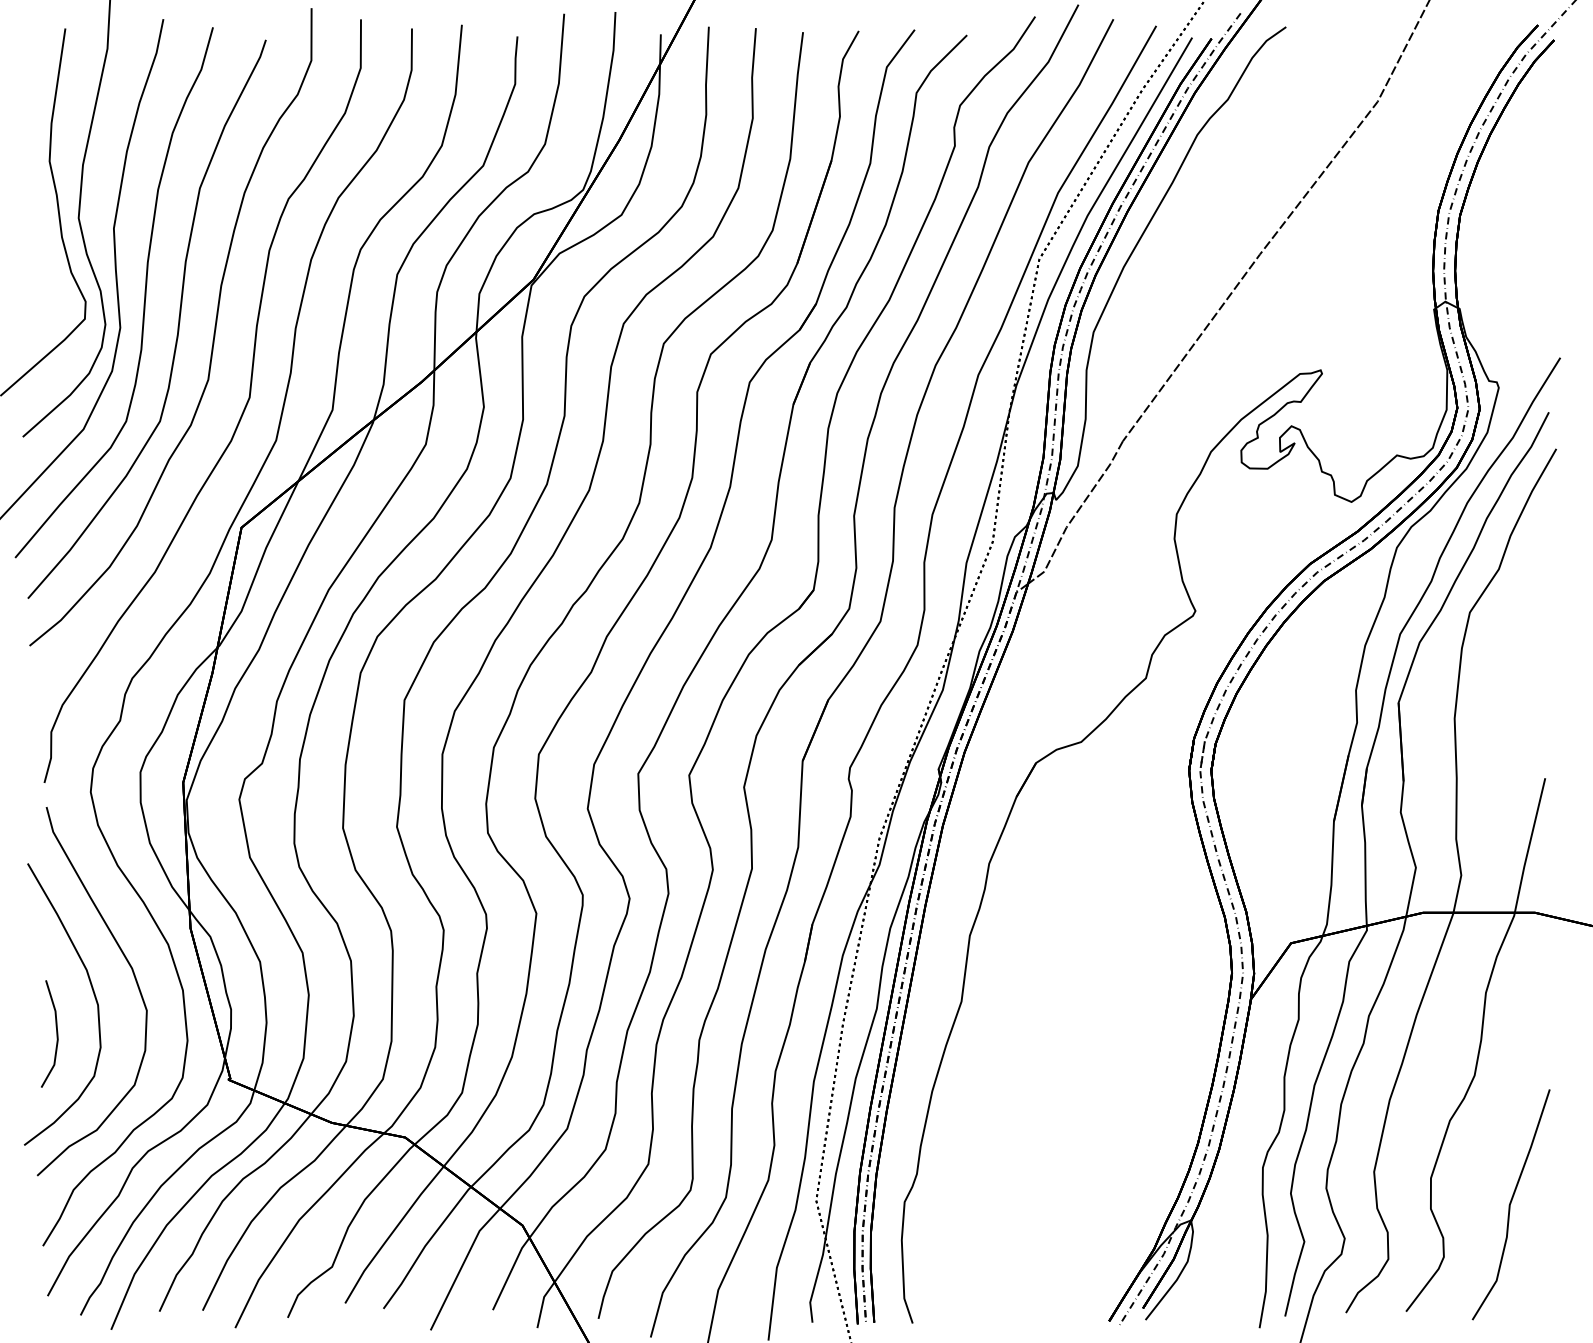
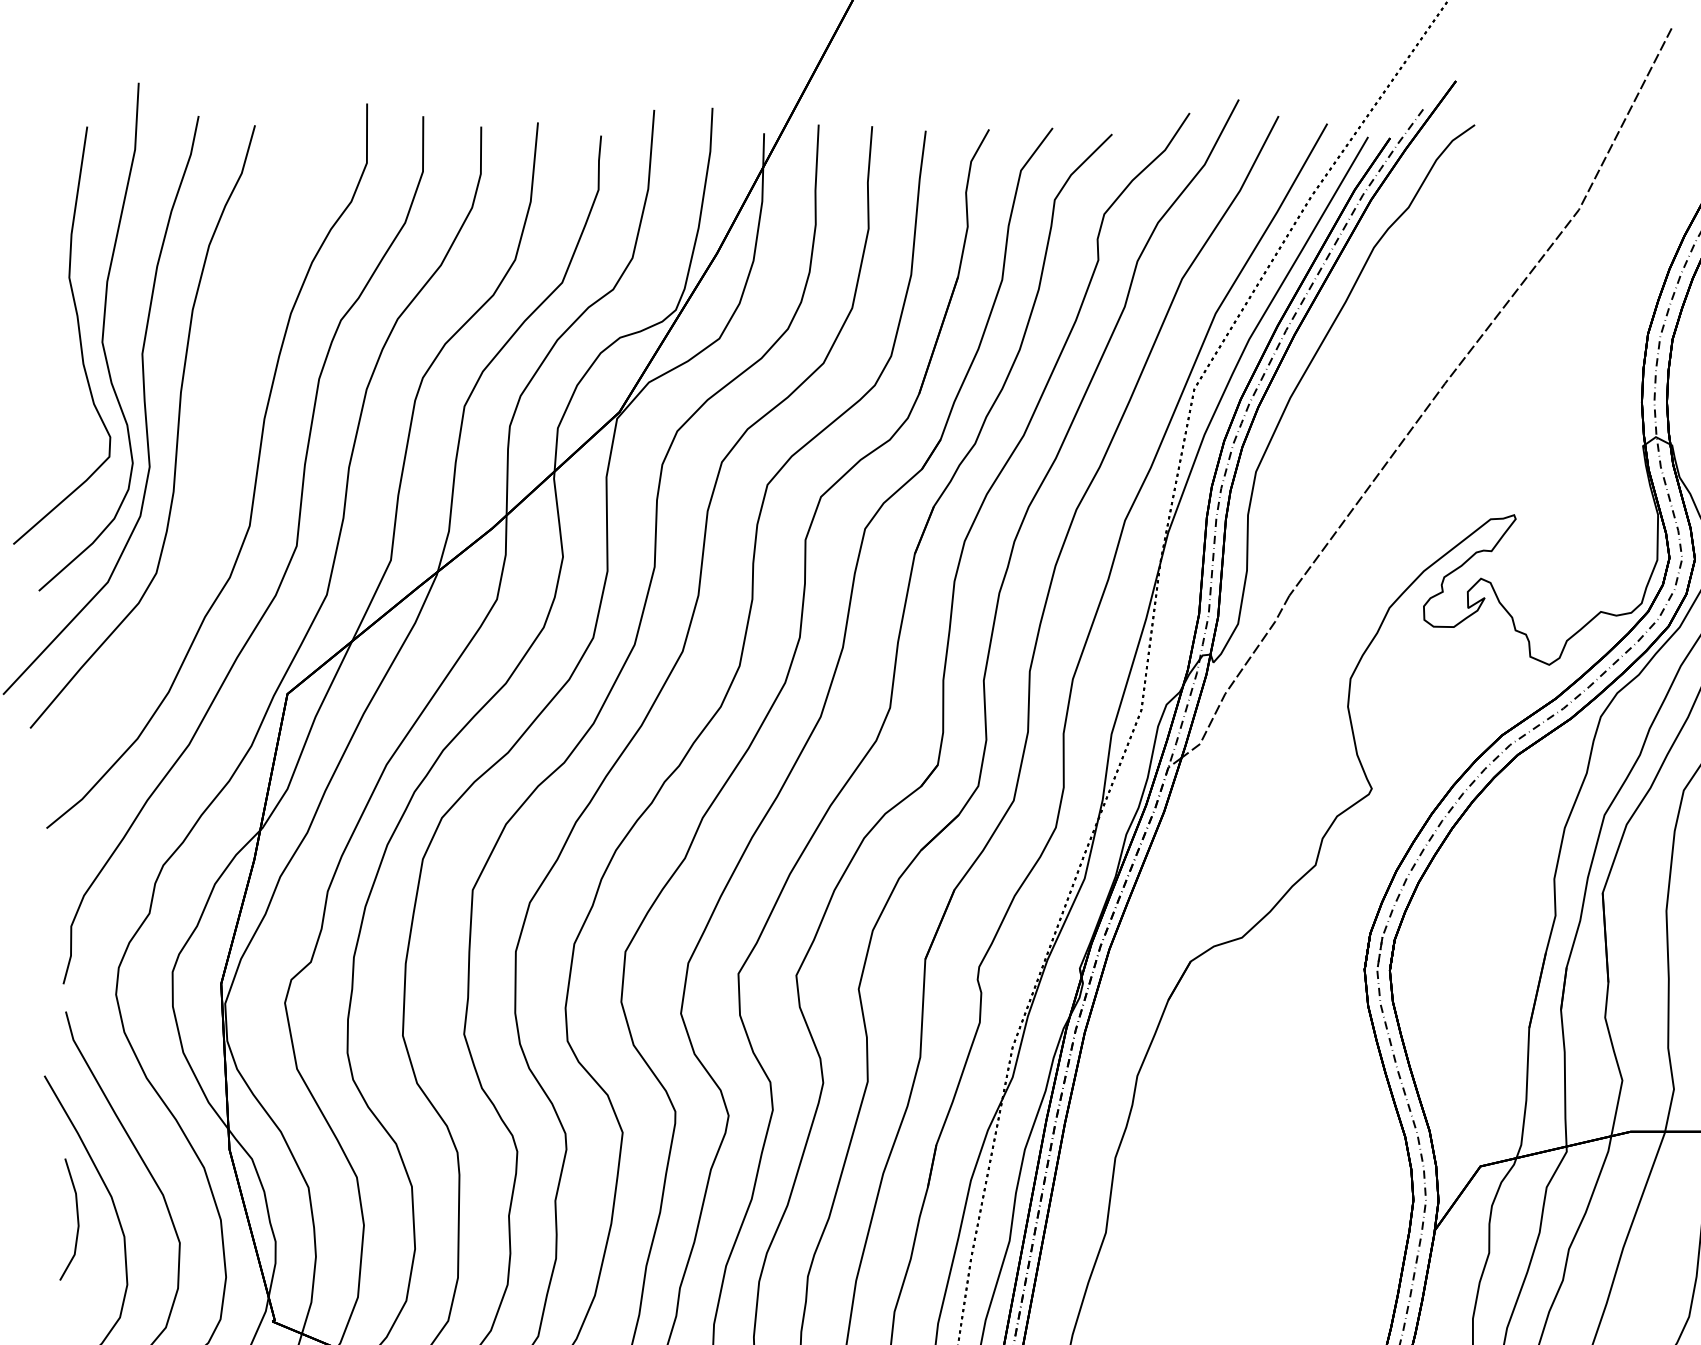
curve: (178, 318) -> (215, 456), removed
line: (56, 1033) -> (77, 1218), moved

